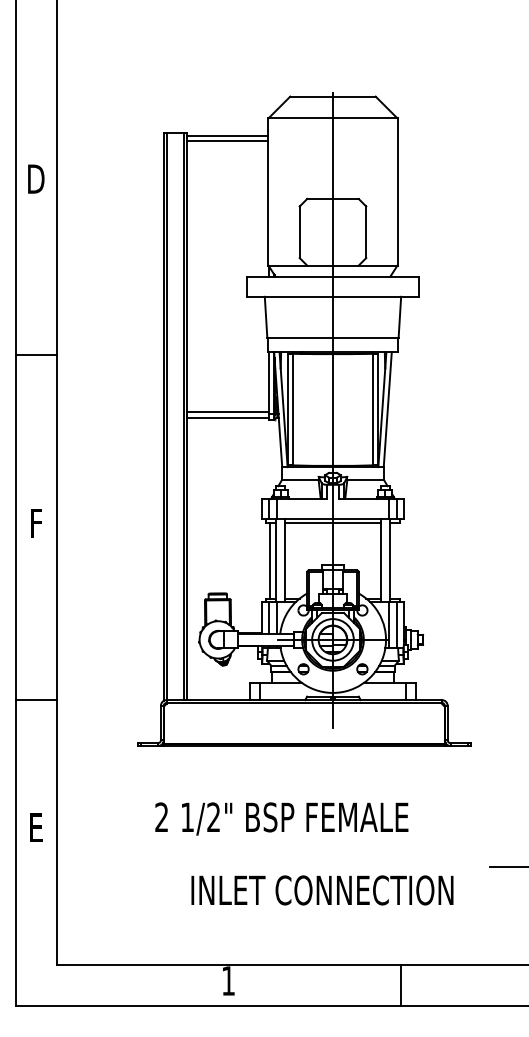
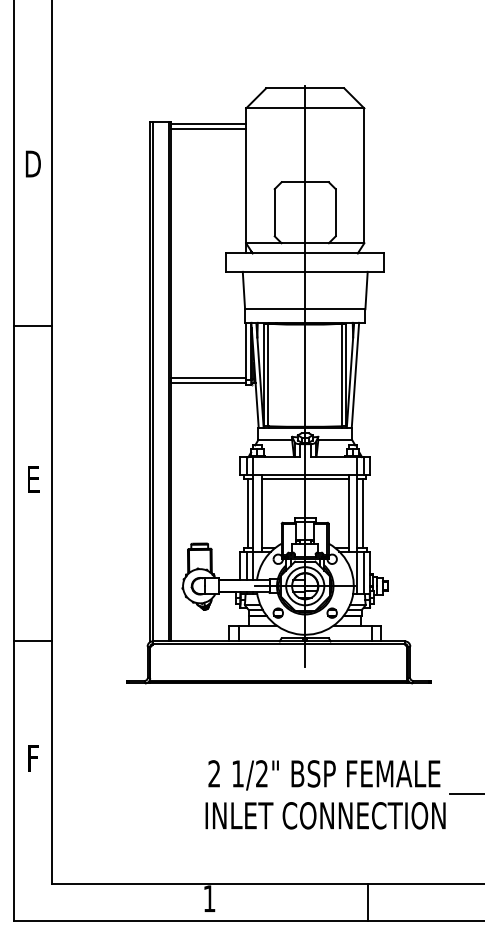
text: (36, 523) -> (33, 479), F -> E
line: (395, 560) -> (362, 513), added
text: (281, 819) -> (324, 775), moved
text: (37, 829) -> (34, 759), E -> F
text: (322, 890) -> (325, 815), moved

